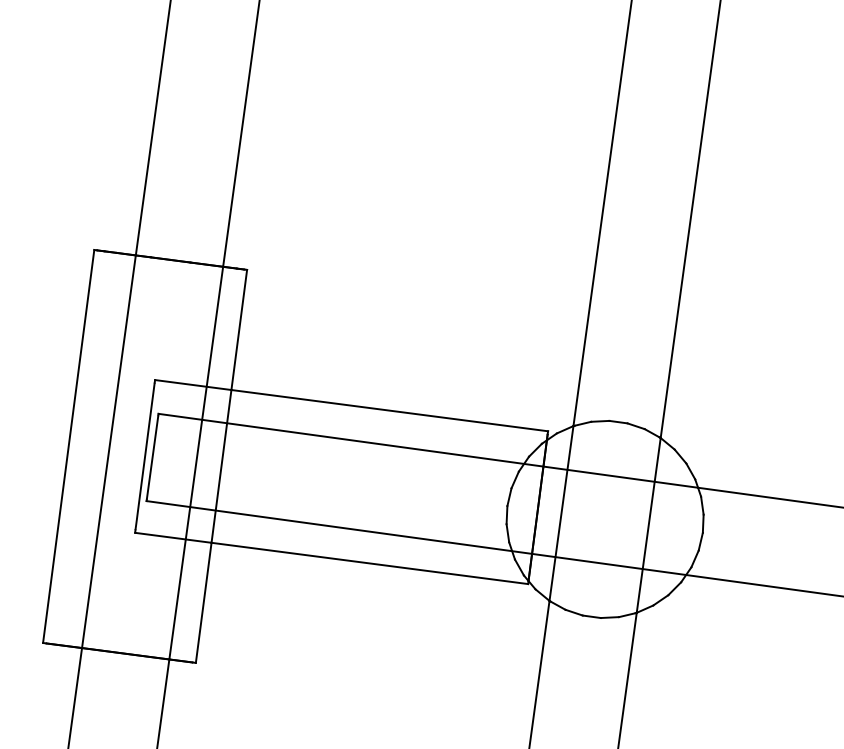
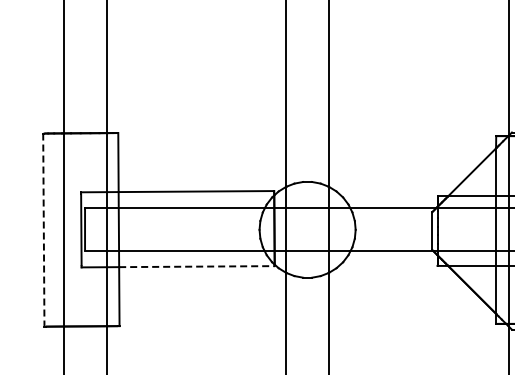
line: (67, 447) -> (43, 230), solid -> dashed
line: (368, 563) -> (196, 266), solid -> dashed

